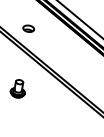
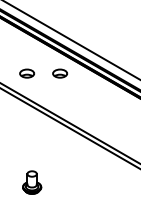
part: (54, 33) -> (60, 73), added
part: (18, 88) -> (32, 182), moved

